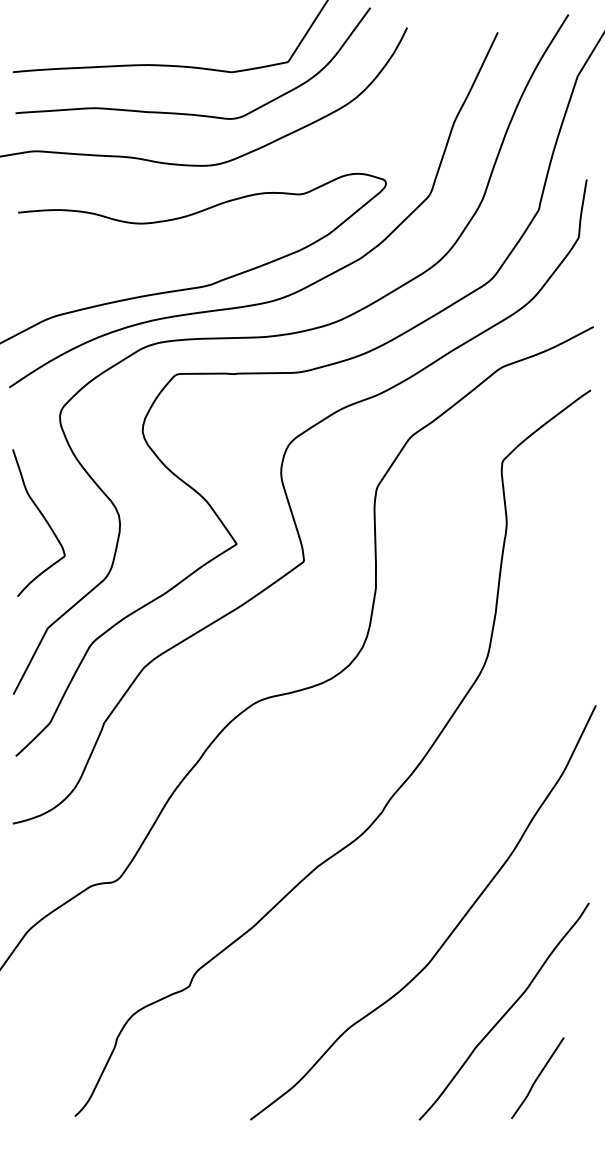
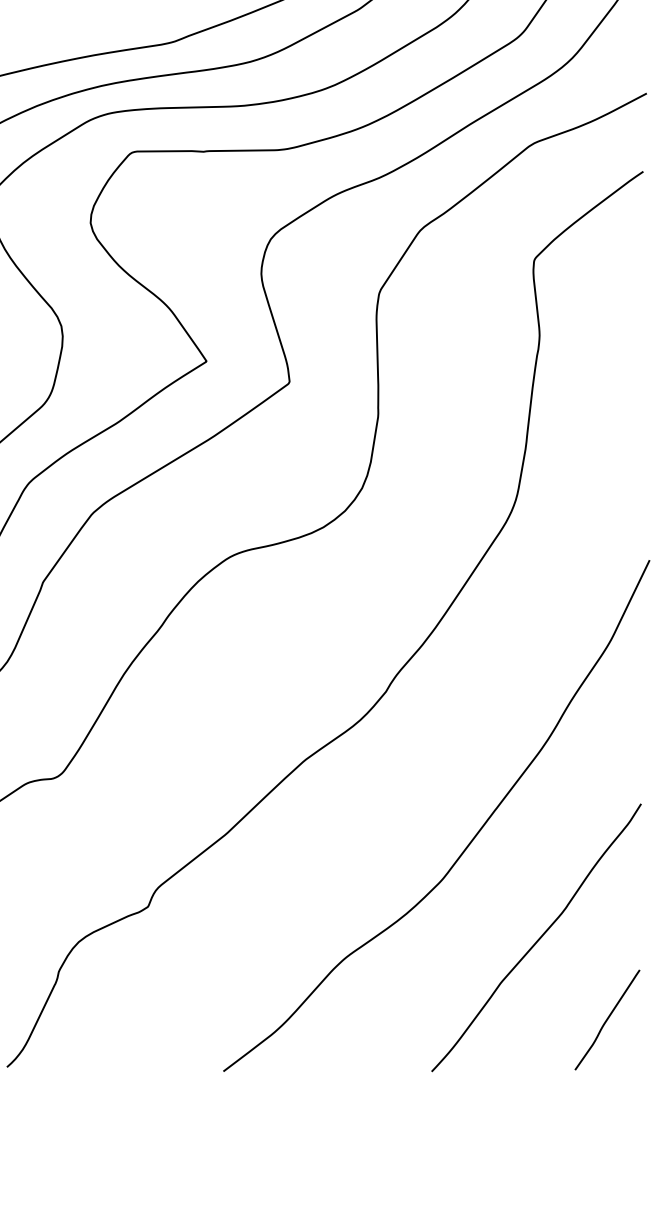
curve: (537, 1078) -> (607, 1020), moved

